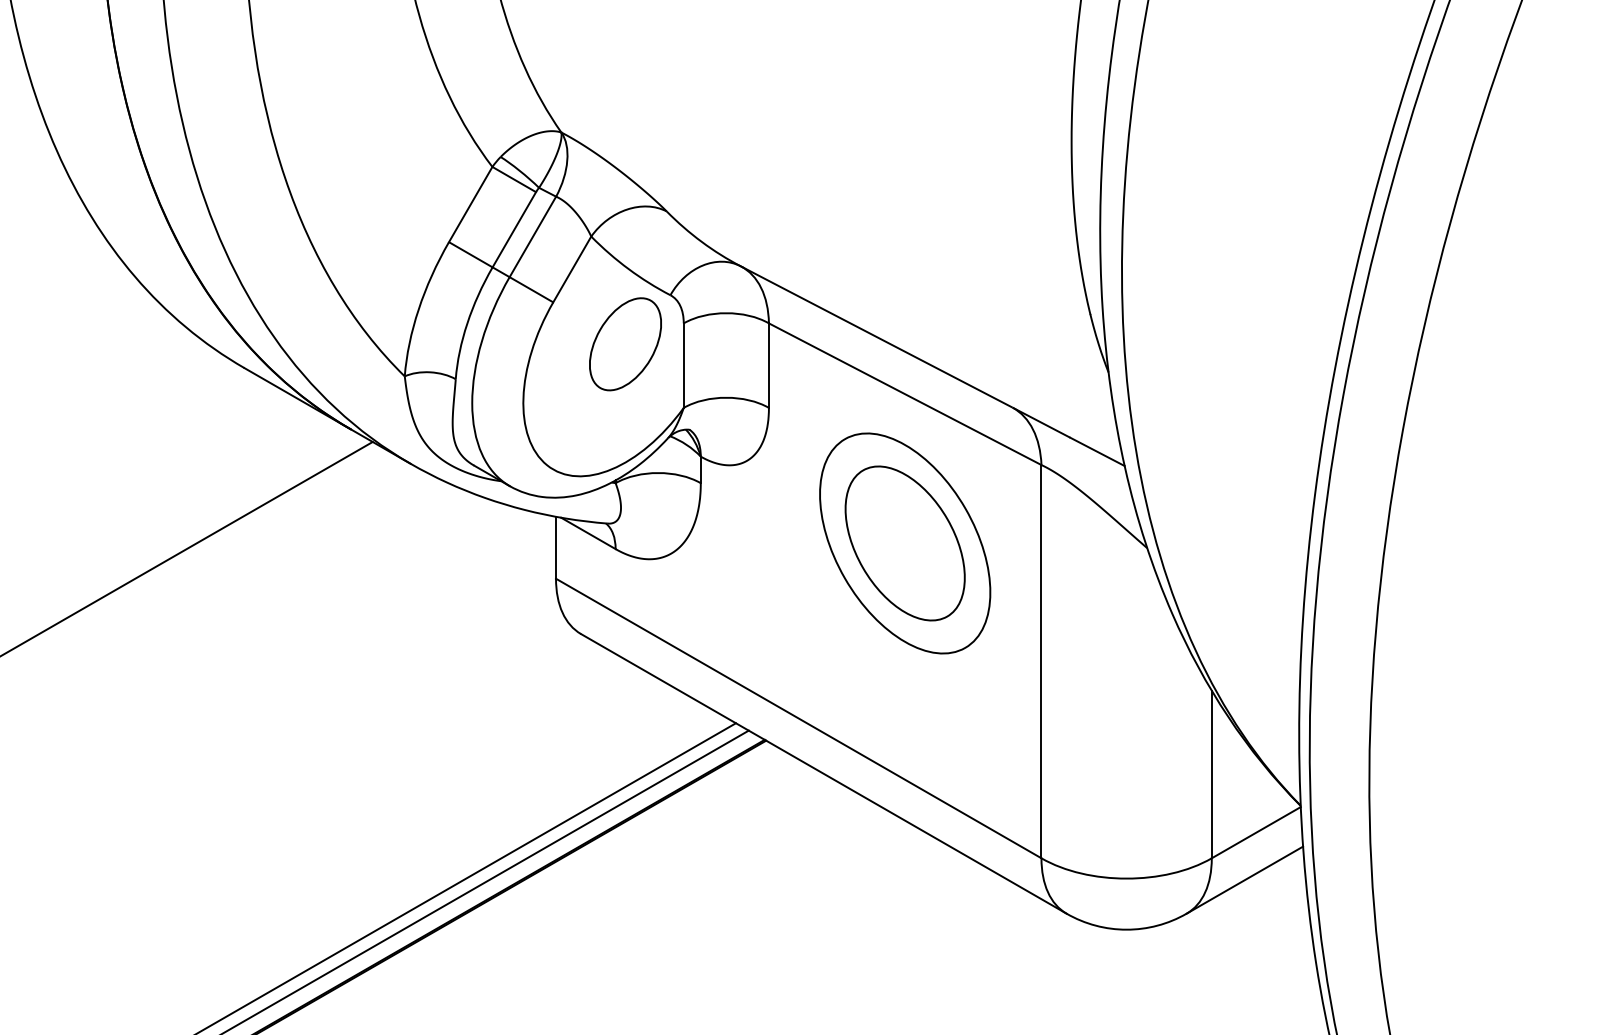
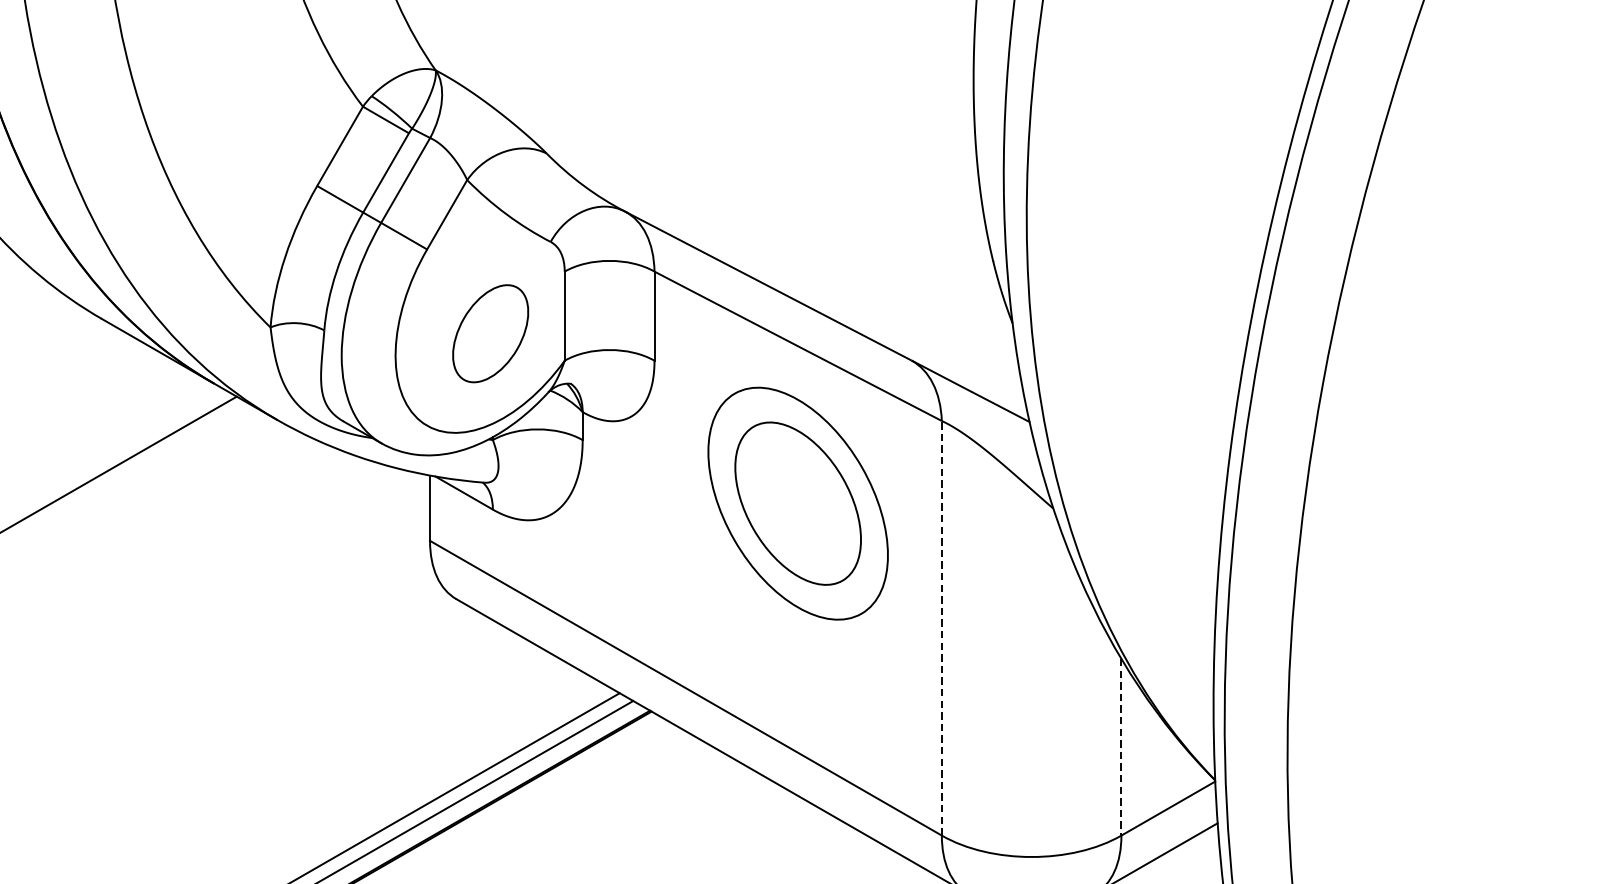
part: (625, 344) -> (490, 333), moved
line: (1041, 661) -> (941, 628), solid -> dashed
line: (1211, 774) -> (1121, 747), solid -> dashed

